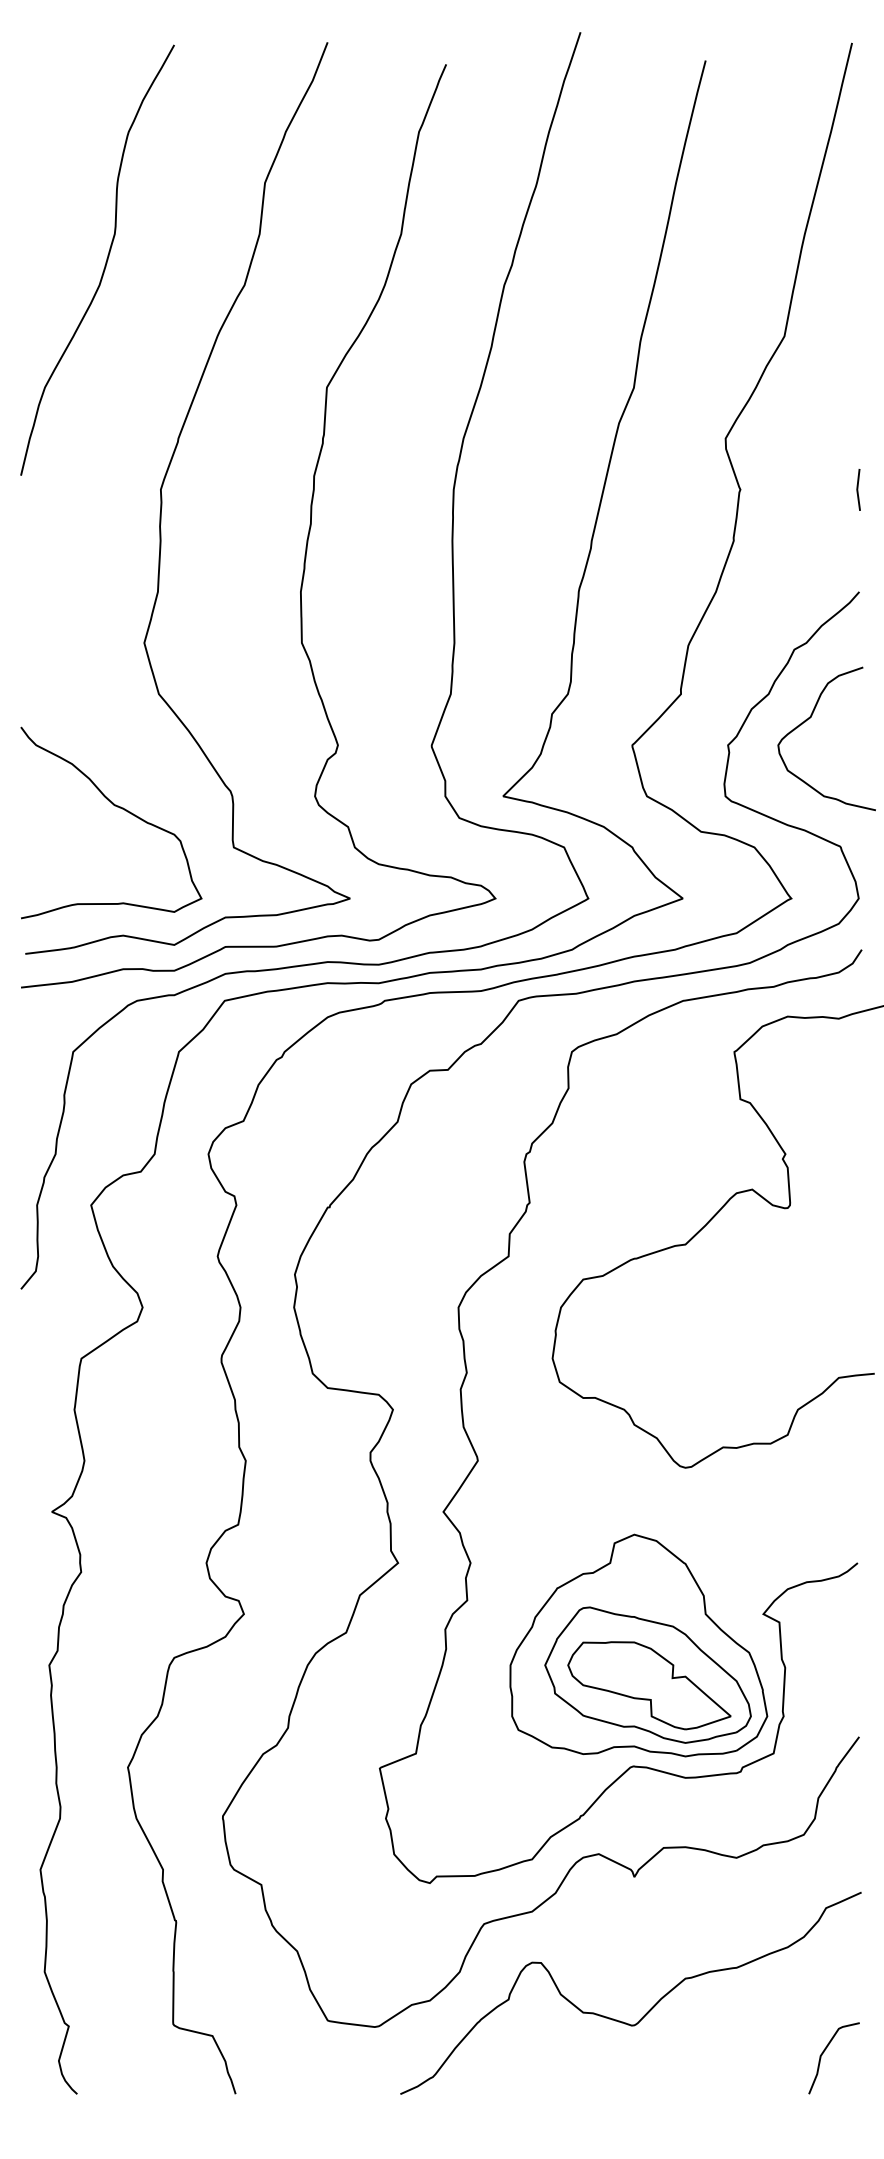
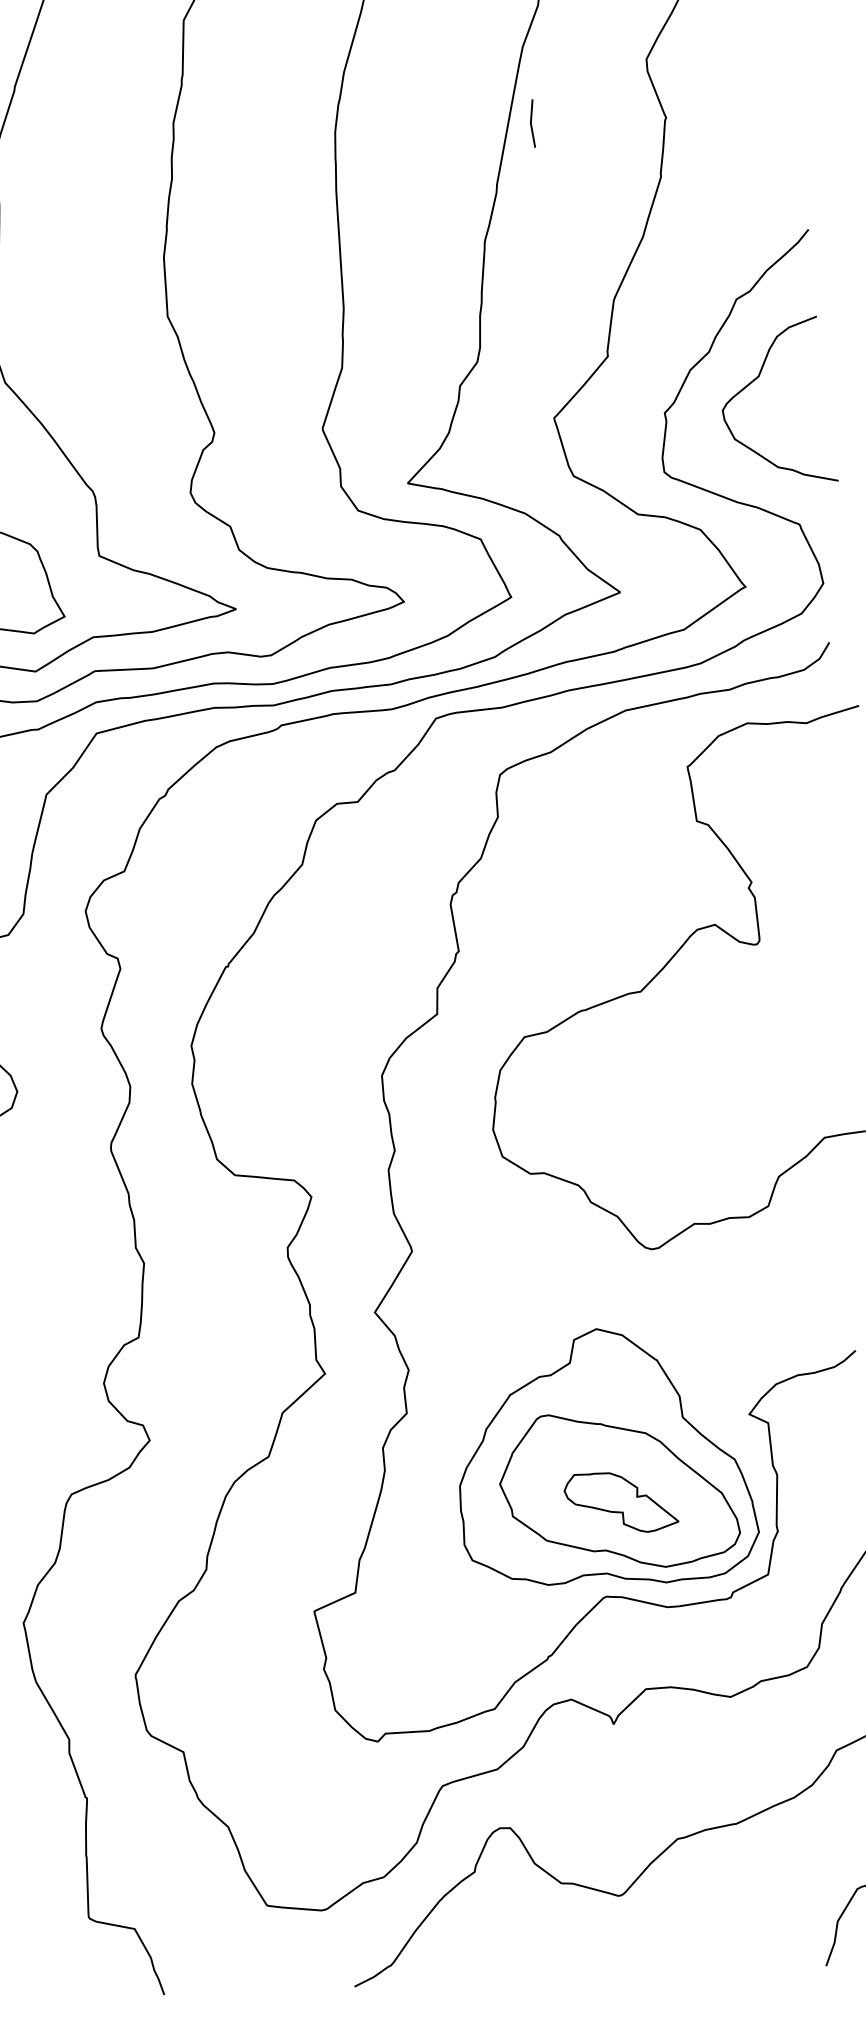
line: (858, 489) -> (532, 123), moved
part: (649, 1685) -> (621, 1502), size x0.6

